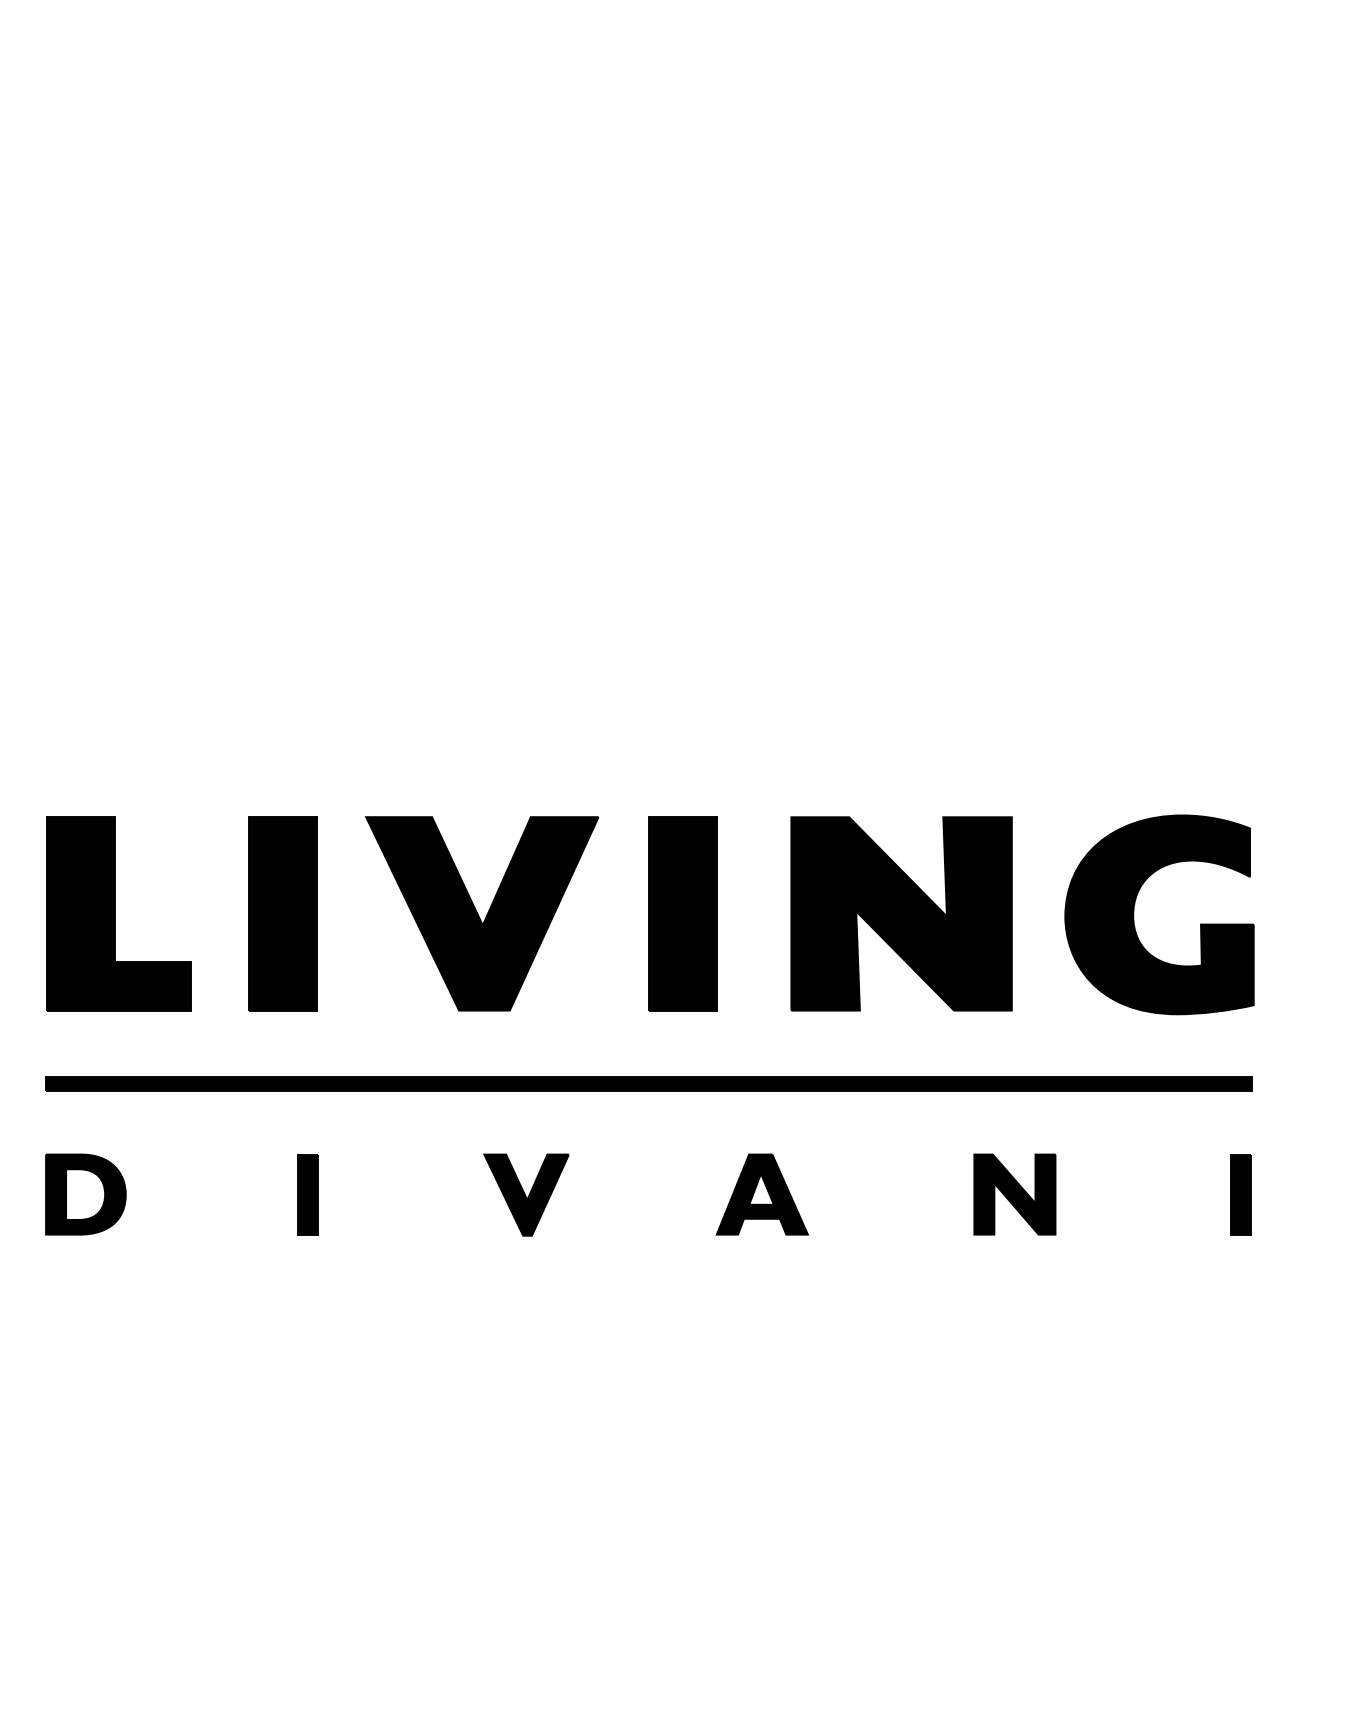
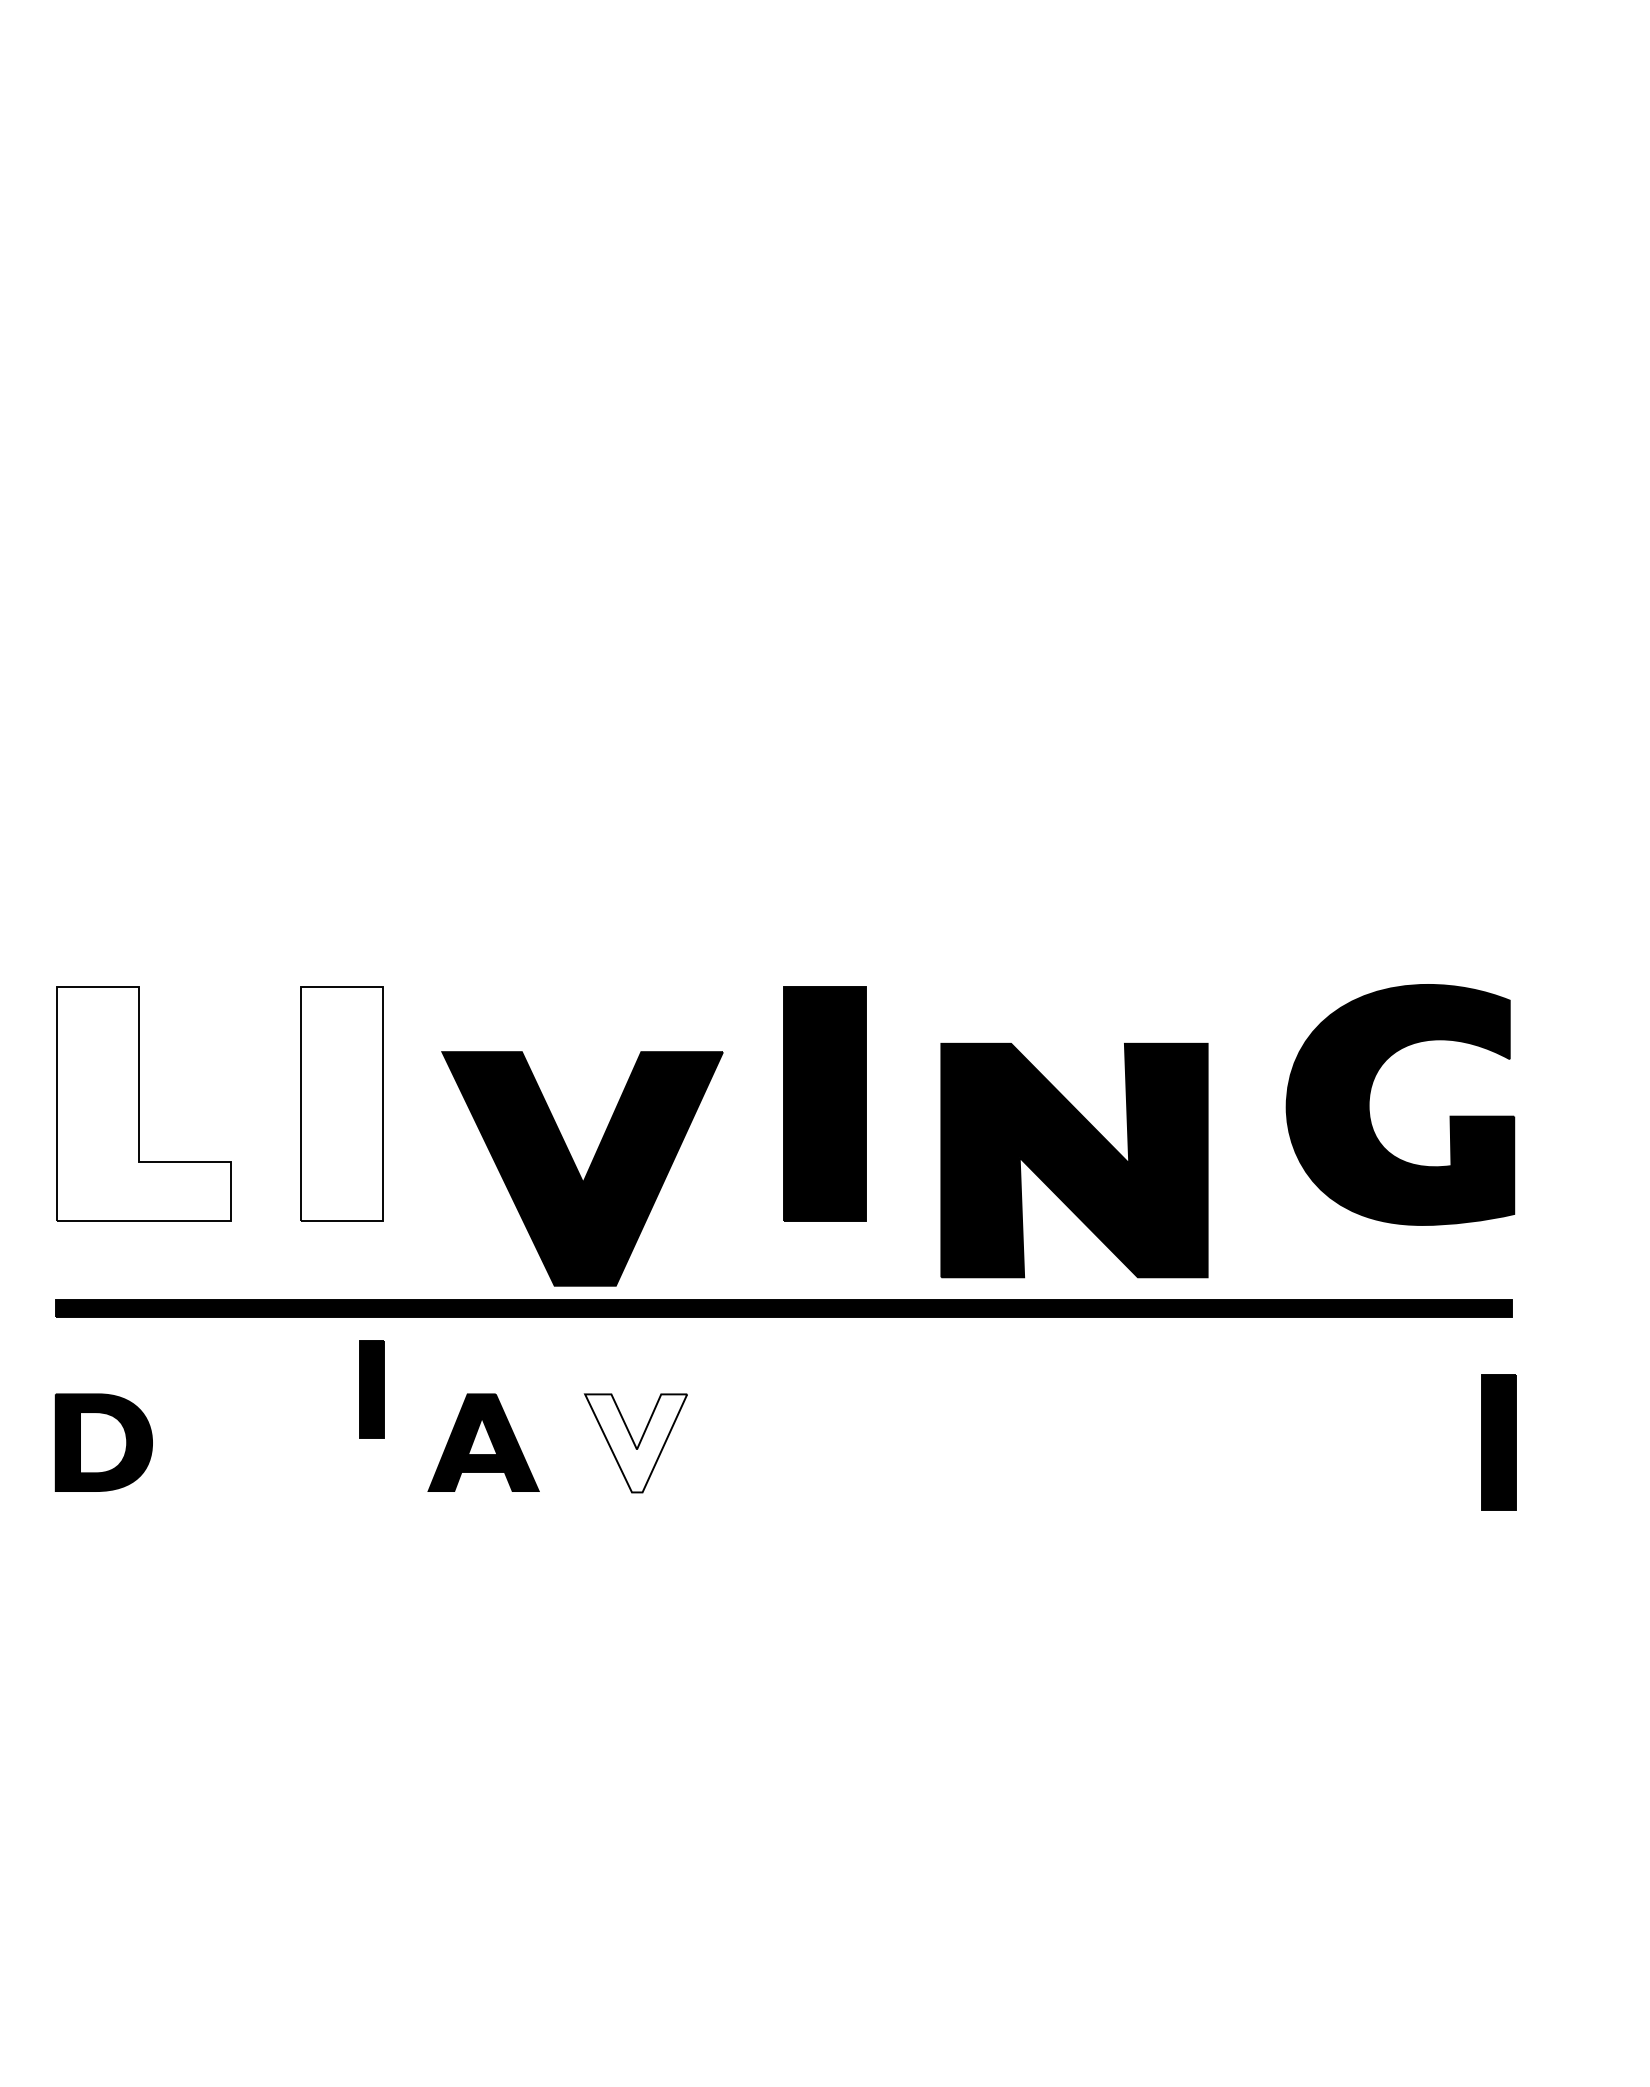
fill: (118, 913) -> (143, 1103), removed
fill: (282, 913) -> (341, 1103), removed
part: (482, 913) -> (582, 1168), moved
part: (901, 913) -> (1074, 1160), moved
part: (307, 1194) -> (371, 1389), moved
fill: (526, 1194) -> (636, 1442), removed
part: (762, 1194) -> (483, 1442), moved
part: (1014, 1194) -> (1225, 1442), removed
part: (1240, 1194) -> (1498, 1442), size x1.4

